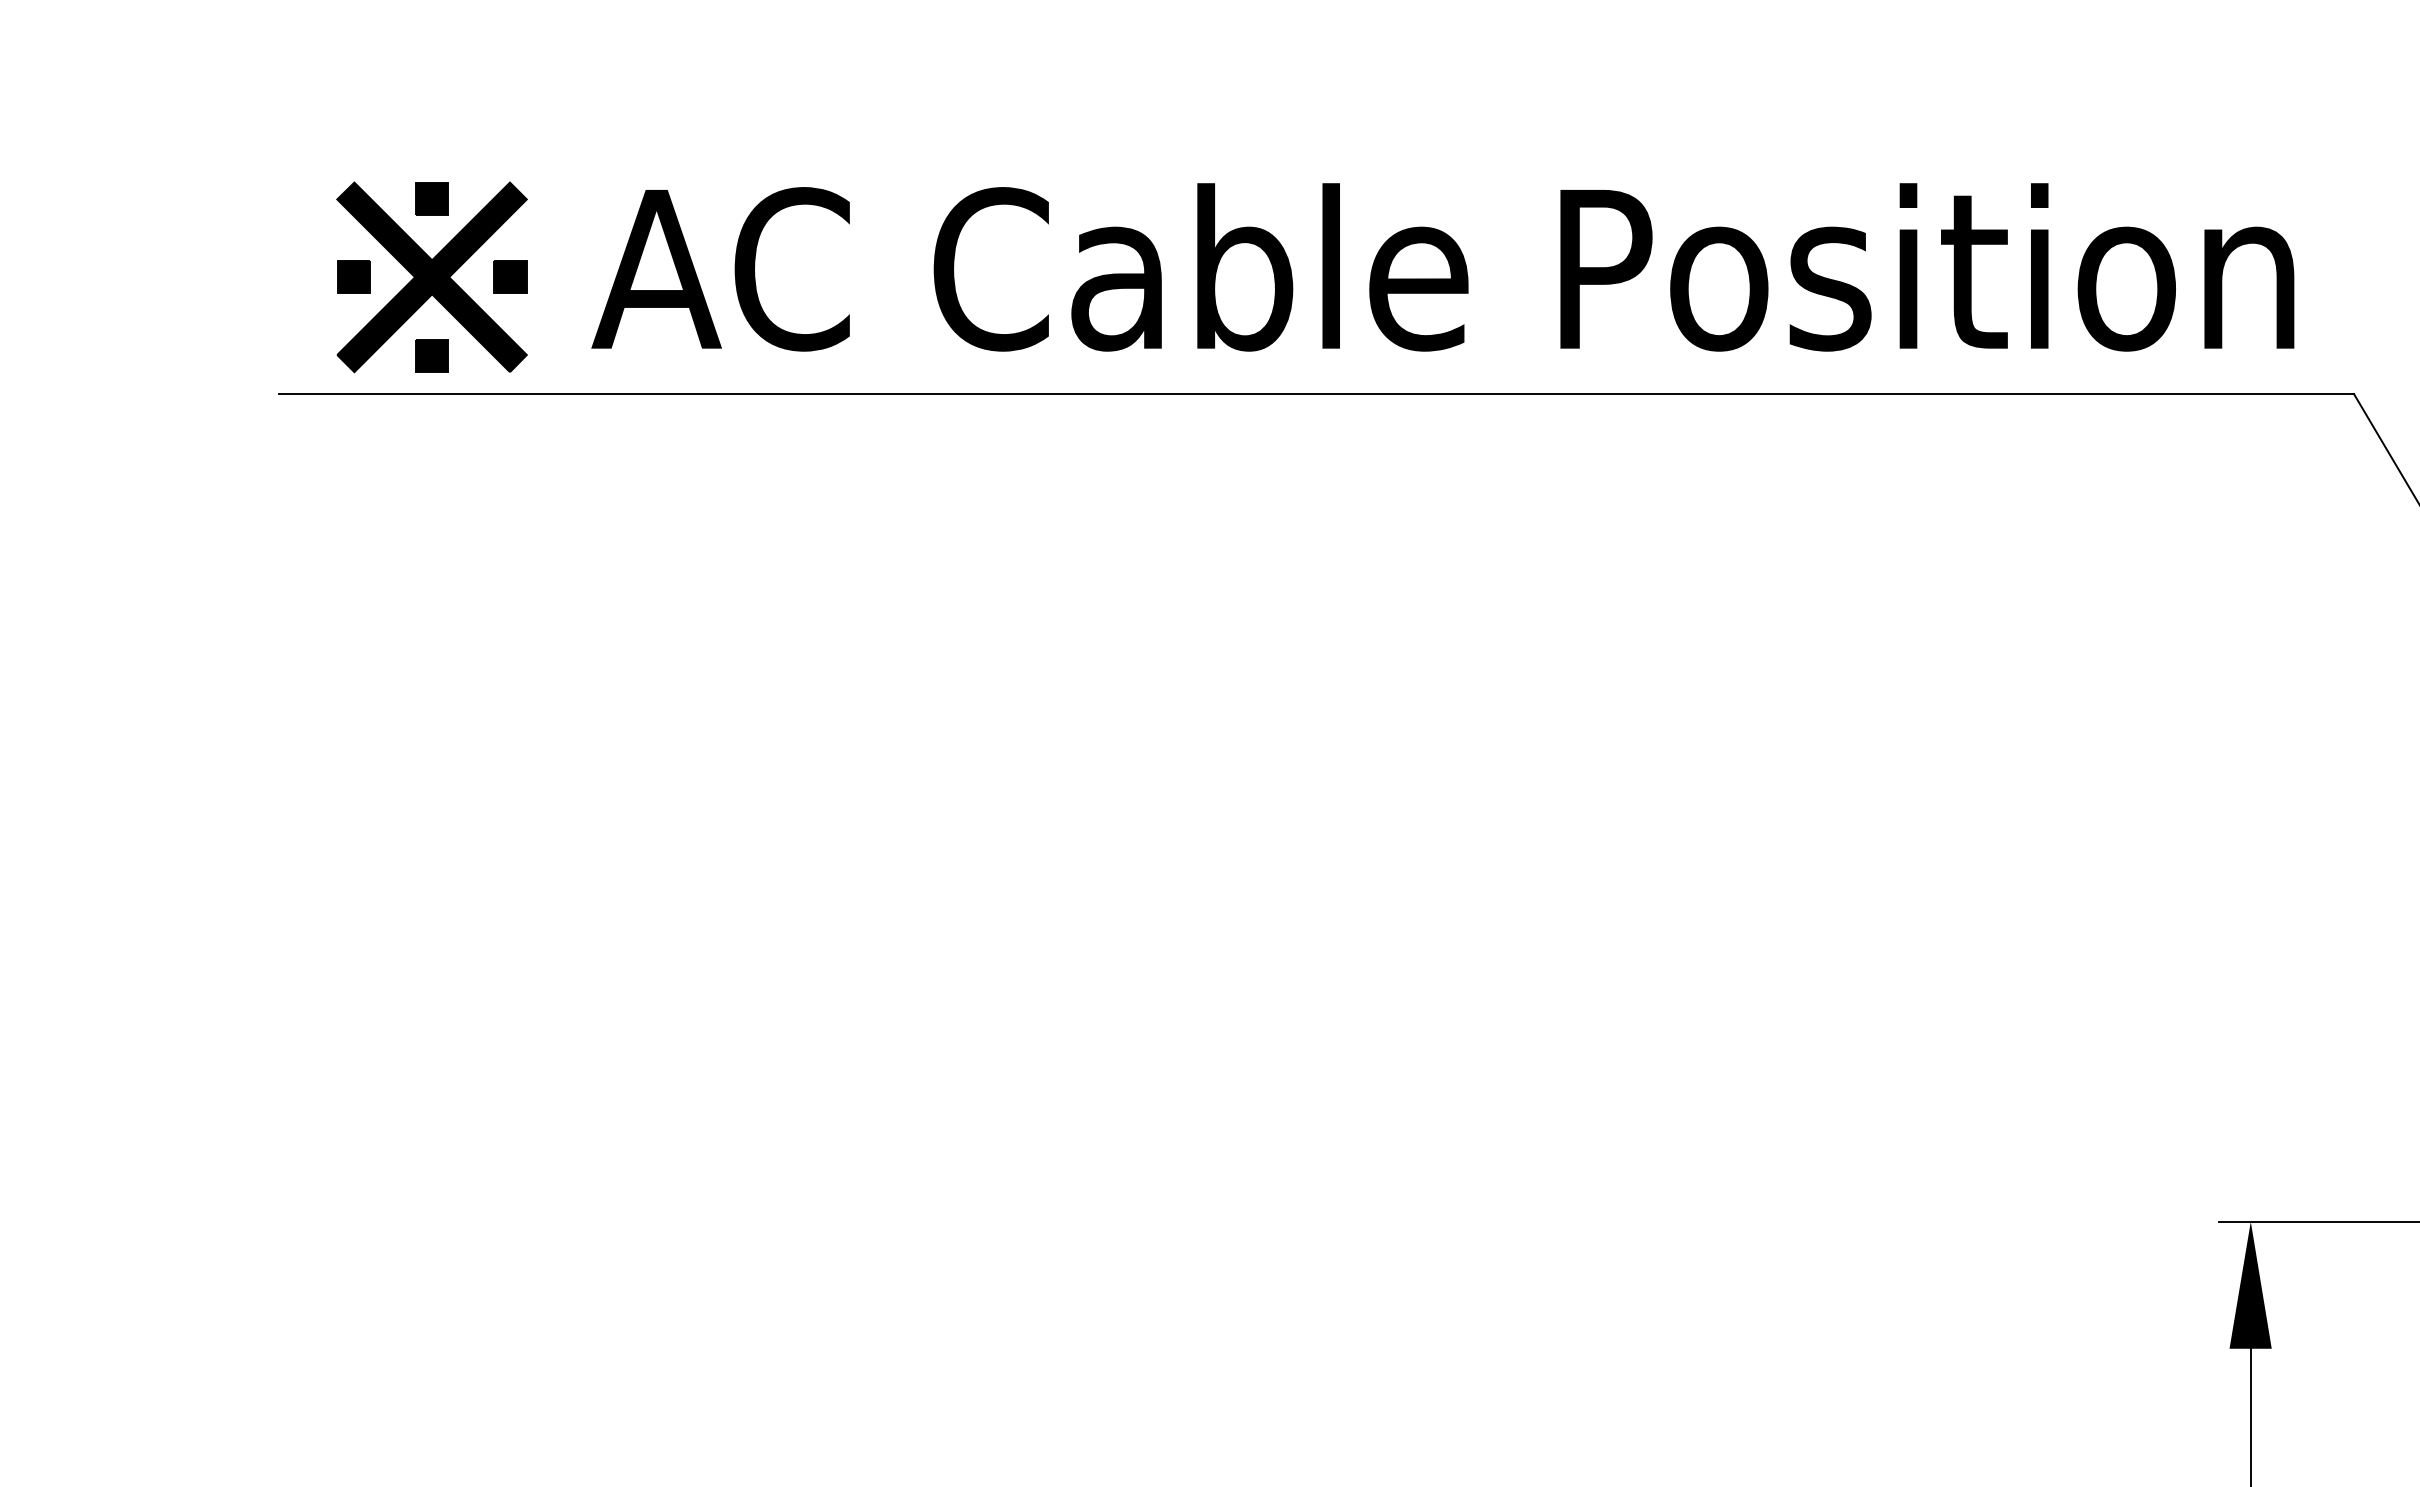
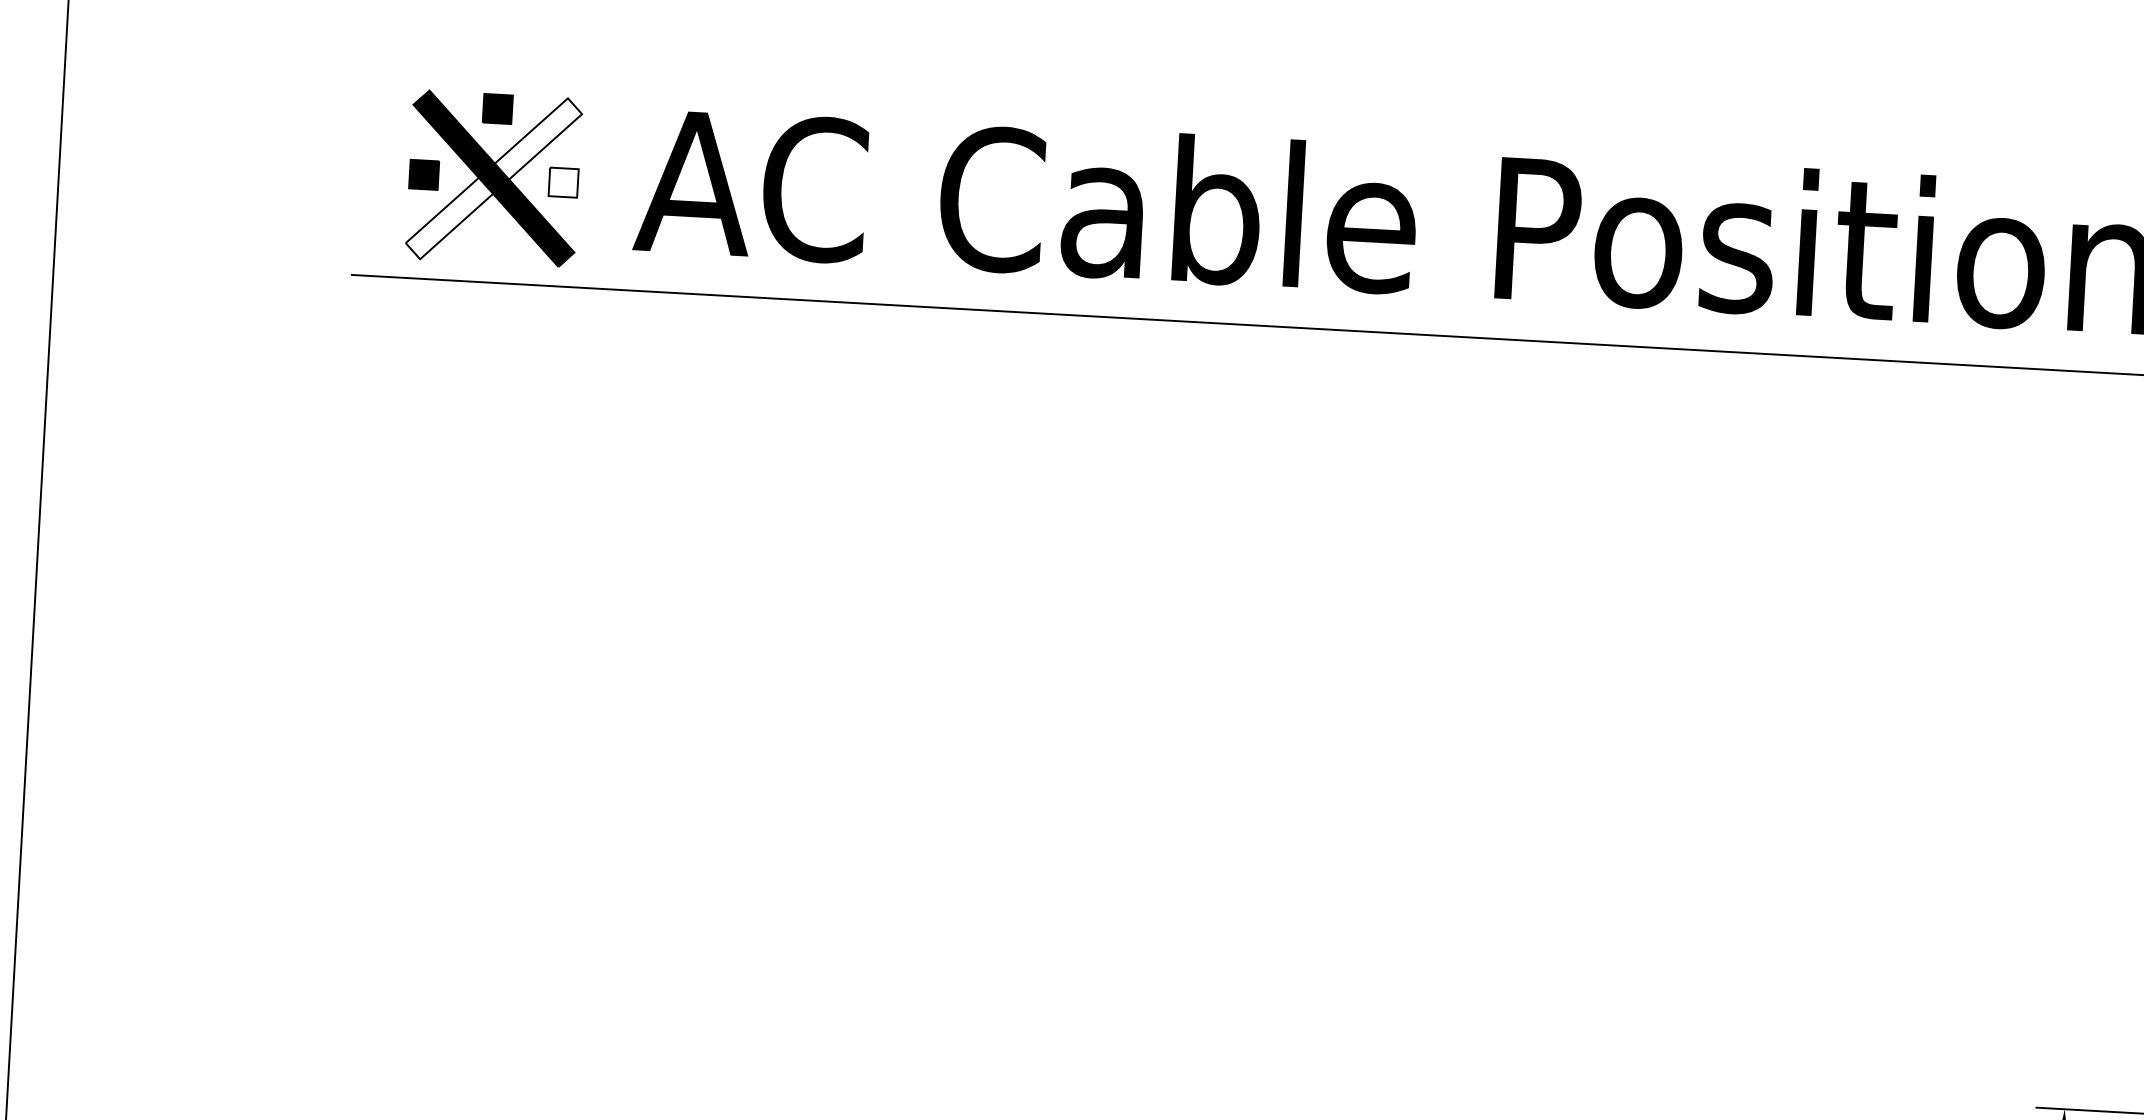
fill: (431, 277) -> (493, 178), removed
fill: (510, 277) -> (563, 182), removed
part: (431, 355) -> (489, 248), removed

